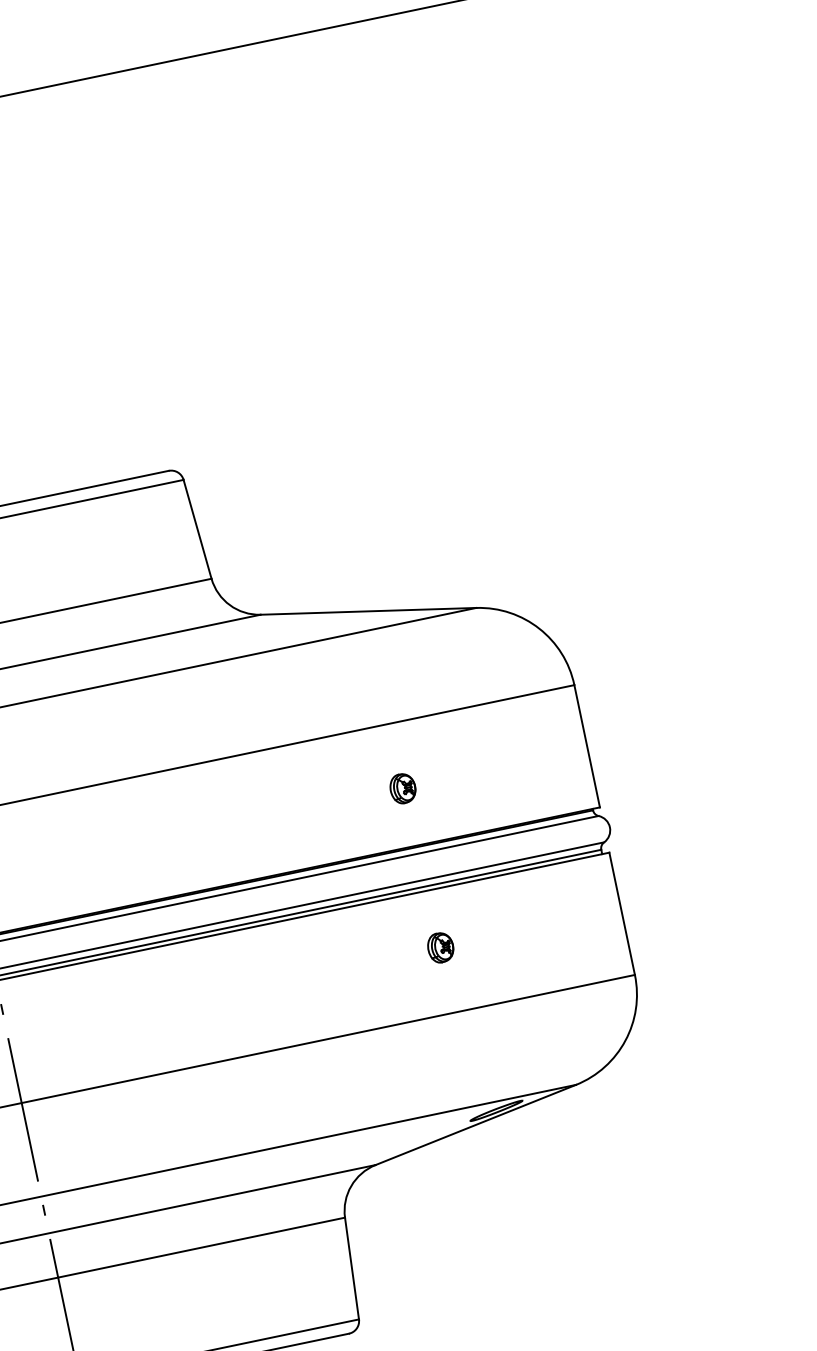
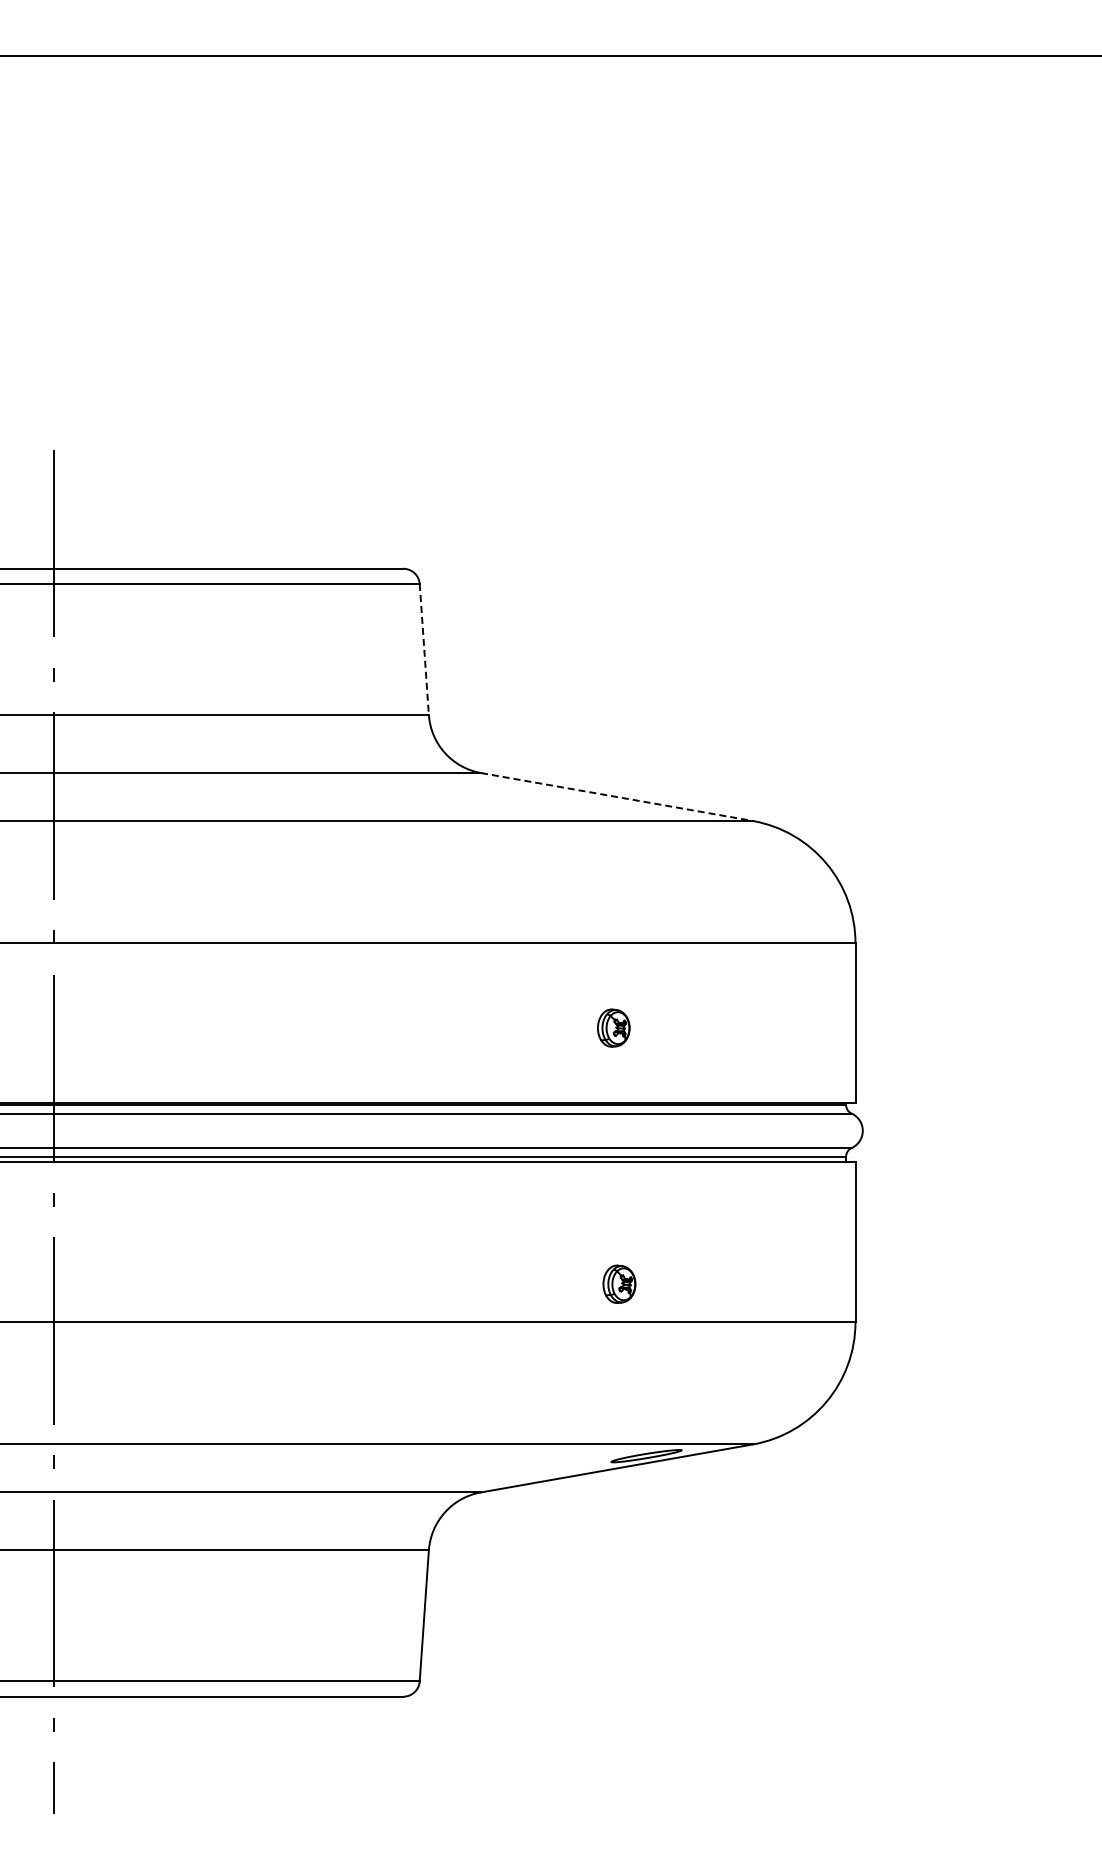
line: (197, 529) -> (424, 649), solid -> dashed
line: (368, 611) -> (616, 797), solid -> dashed
part: (440, 947) -> (619, 1283), moved

